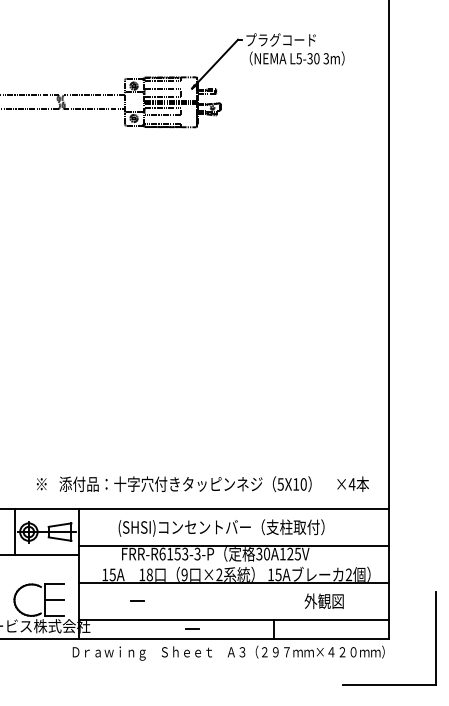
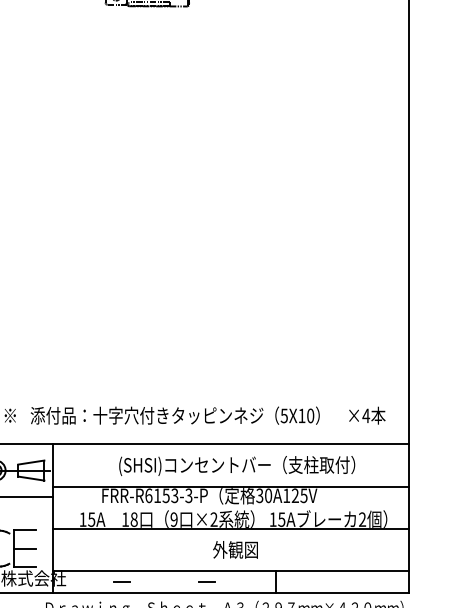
text: (221, 527) -> (237, 465), moved
line: (137, 600) -> (122, 581), moved
text: (323, 600) -> (234, 548), moved
line: (192, 628) -> (207, 581), moved

